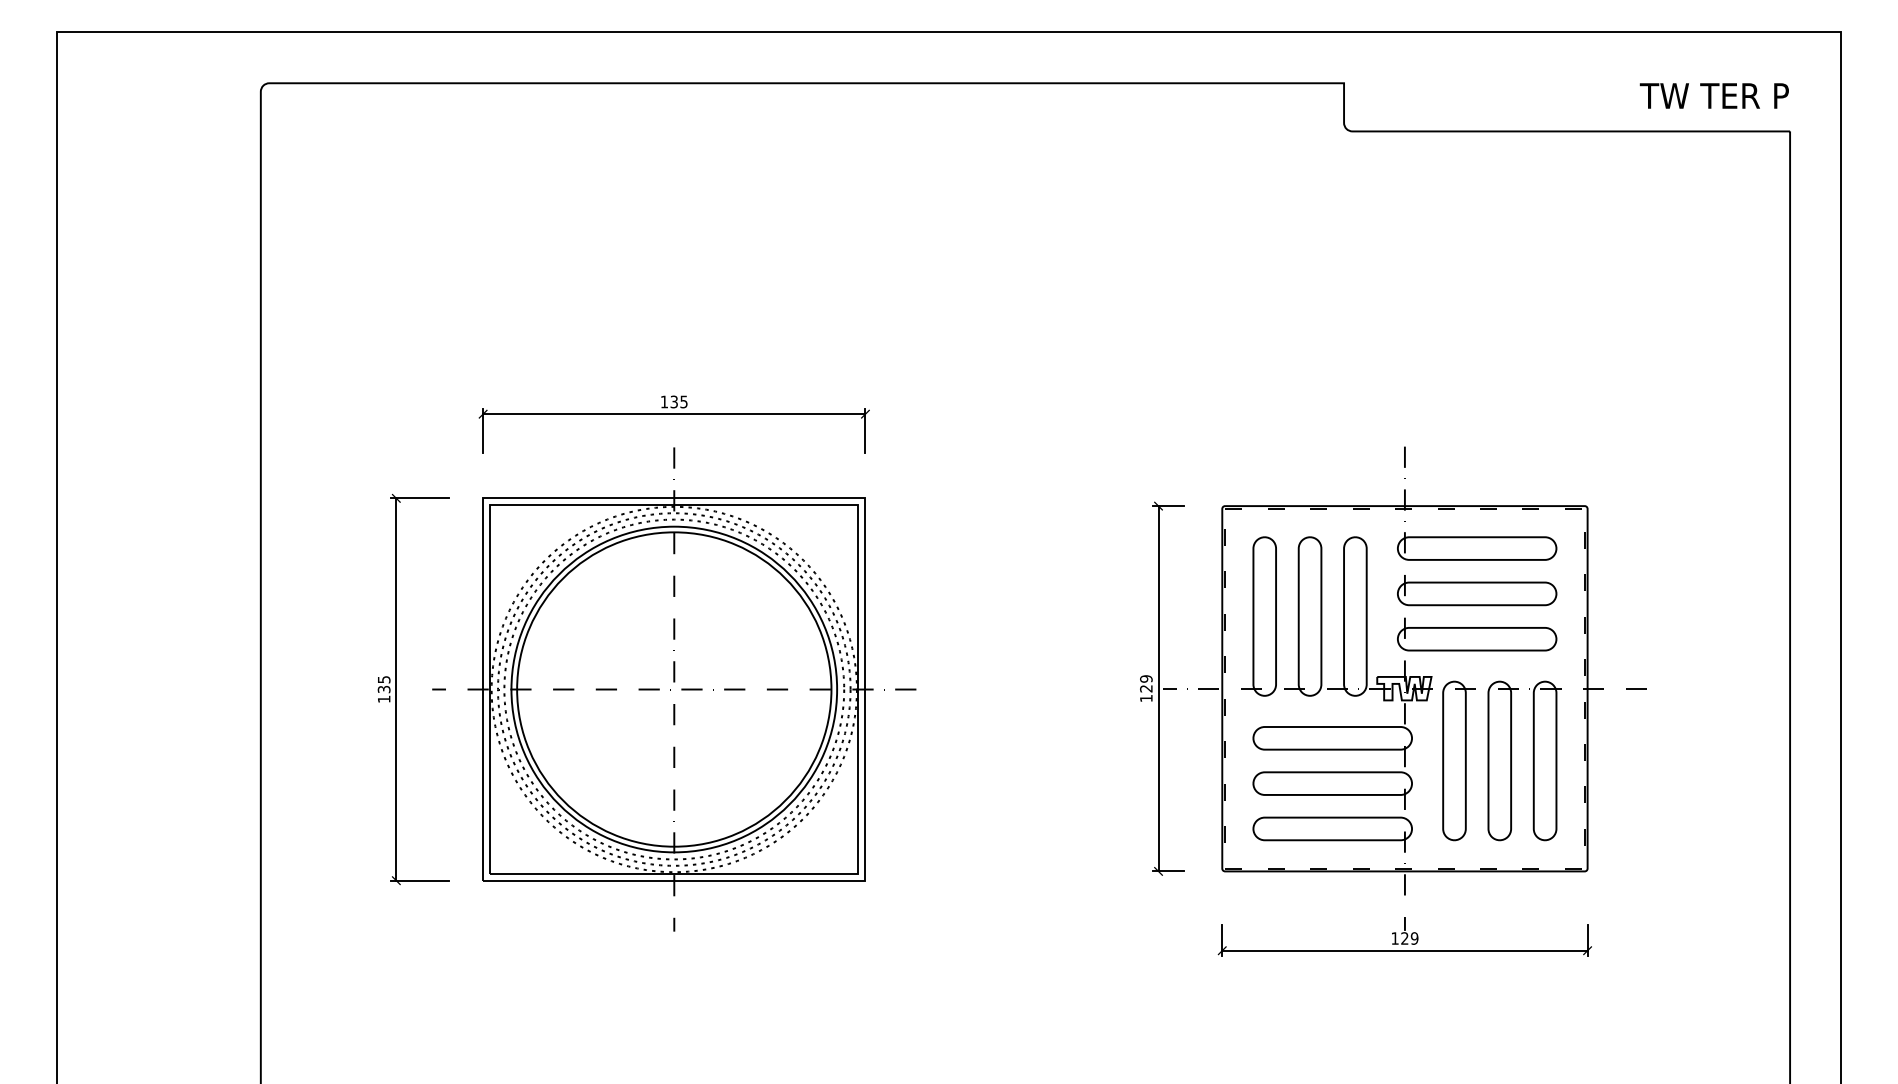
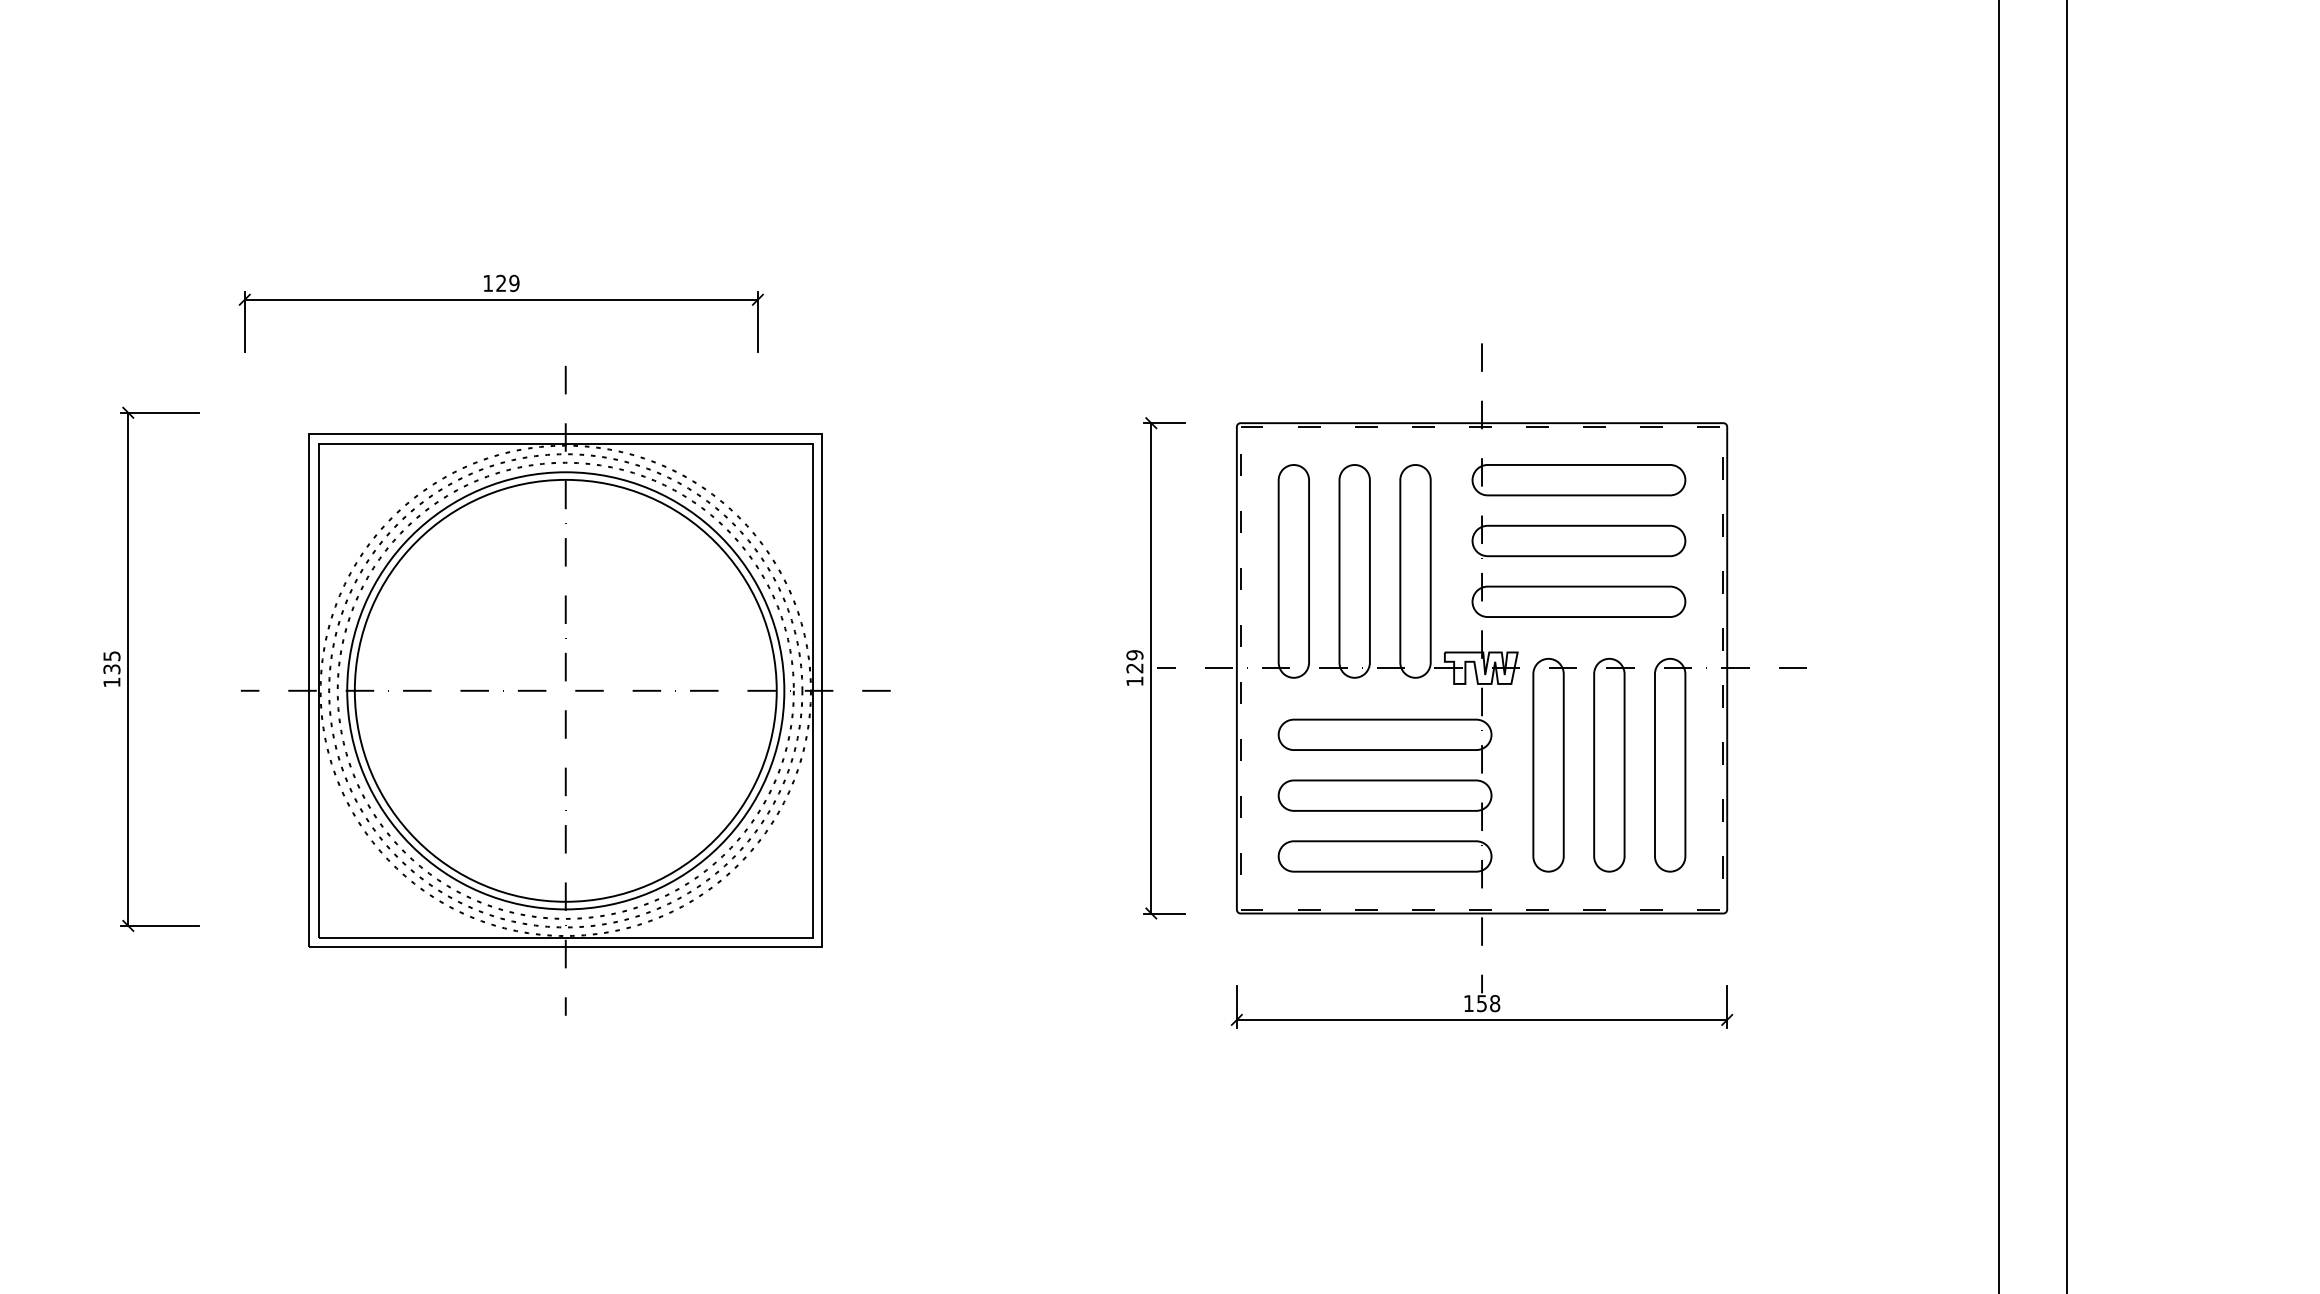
text: (678, 401) -> (507, 282), 135 -> 129
part: (674, 689) -> (566, 690), moved
text: (1409, 938) -> (1488, 1003), 129 -> 158

